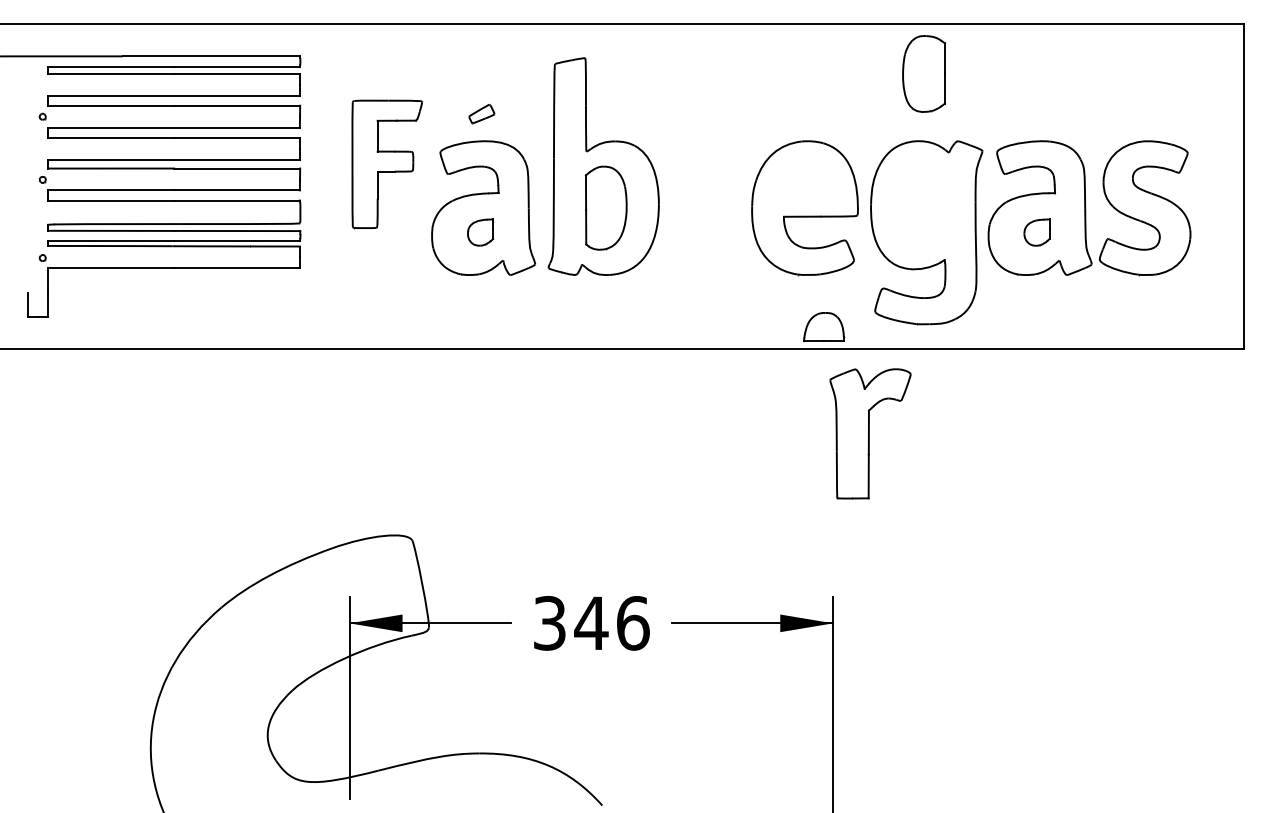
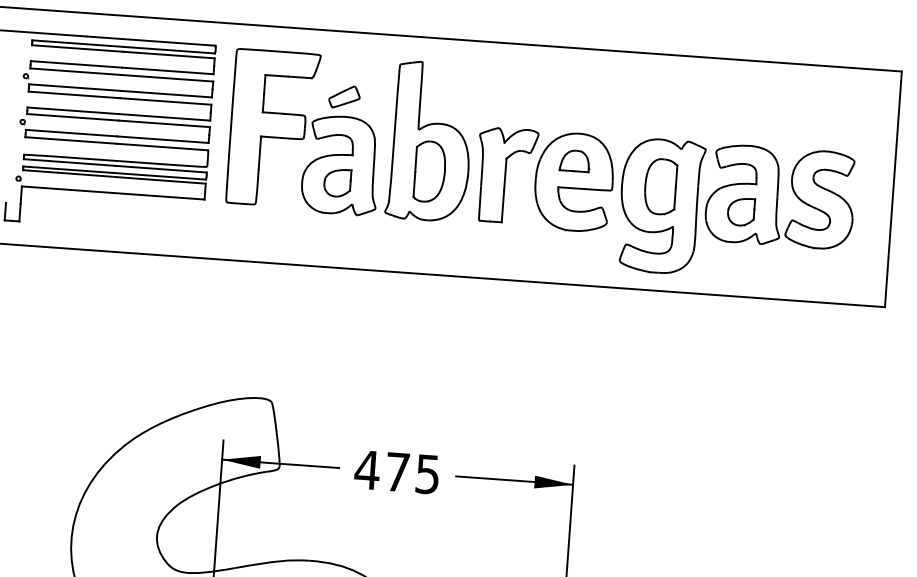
part: (923, 73) -> (660, 186), moved
part: (481, 113) -> (344, 96), size x1.67
part: (387, 164) -> (273, 128), size x1.67
part: (480, 232) -> (337, 182), size x1.43
part: (1036, 232) -> (740, 211), size x1.43
part: (824, 327) -> (575, 161), moved
part: (870, 433) -> (506, 175), moved
text: (590, 623) -> (396, 472), 346 -> 475

